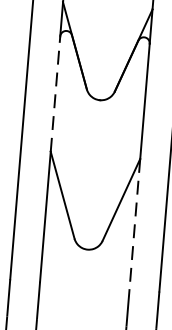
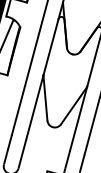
line: (56, 92) -> (51, 46), dashed -> solid
line: (134, 223) -> (78, 118), dashed -> solid

